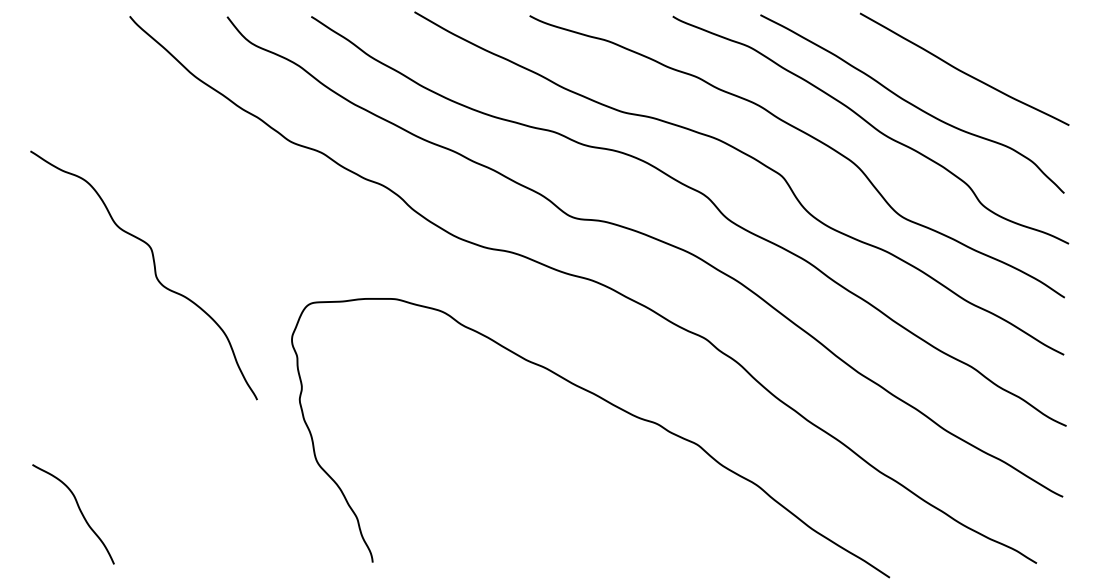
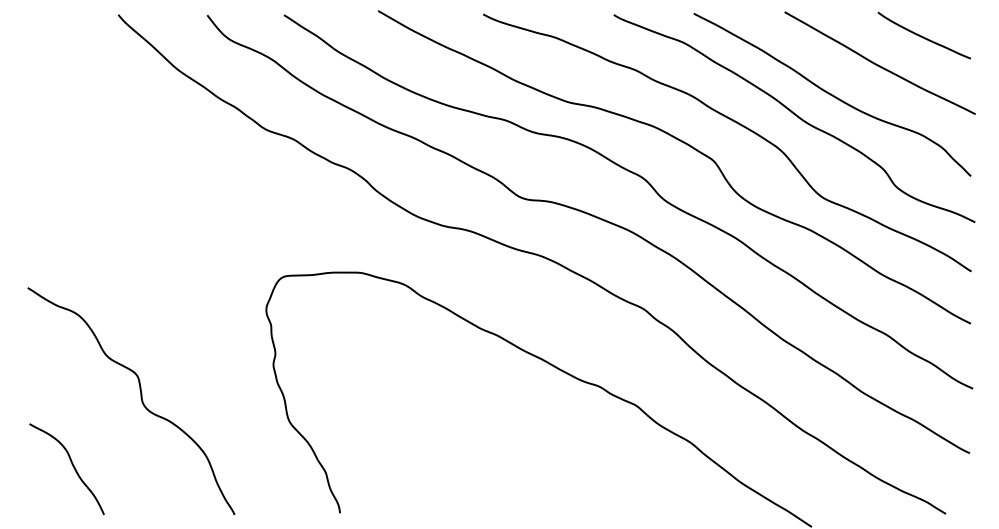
curve: (1012, 40) -> (923, 36), added
curve: (154, 272) -> (140, 398), moved

